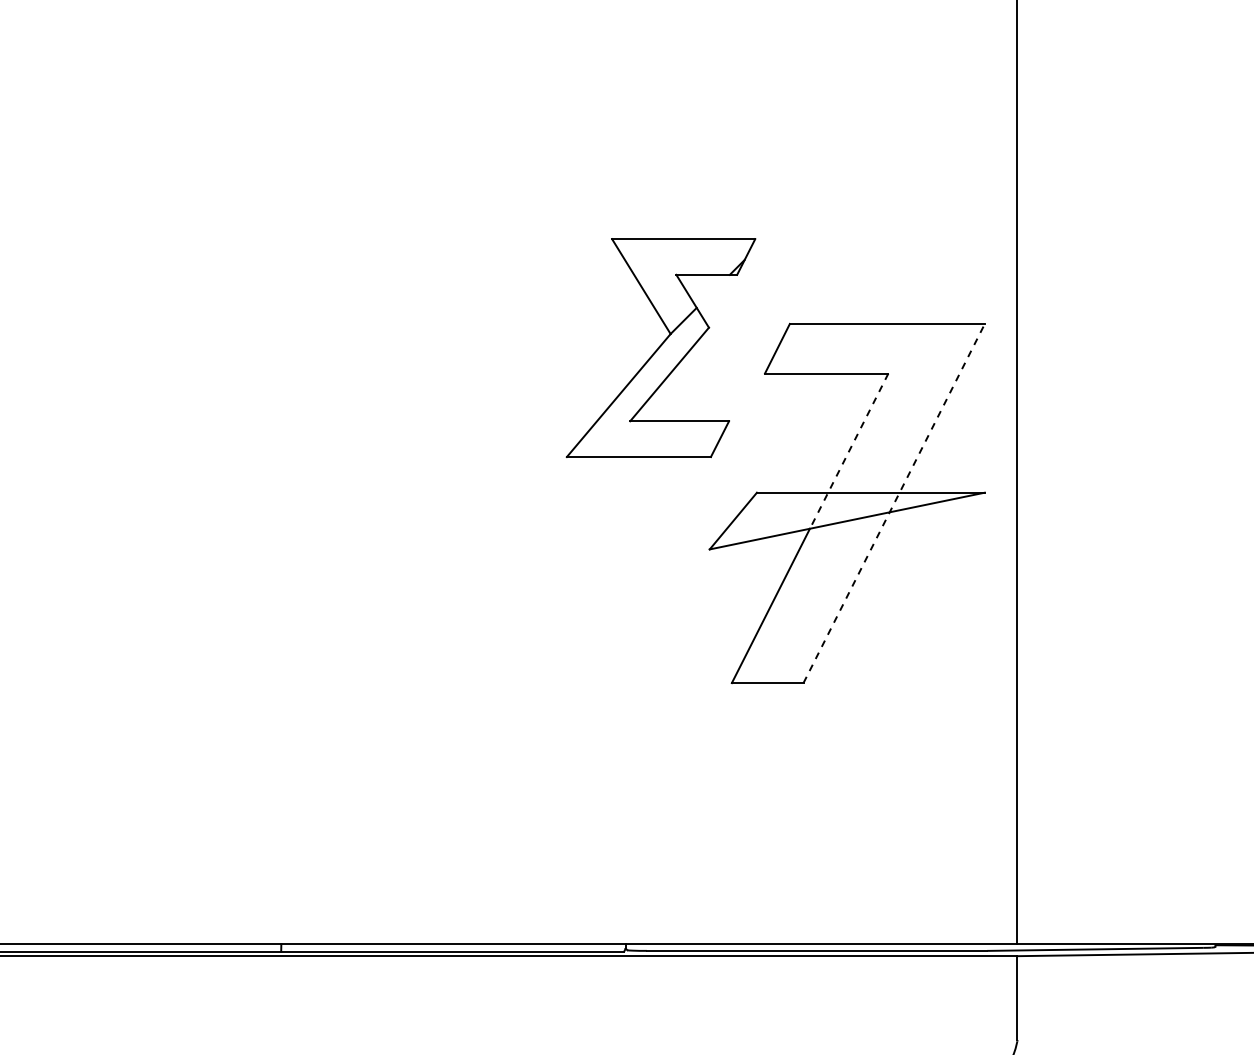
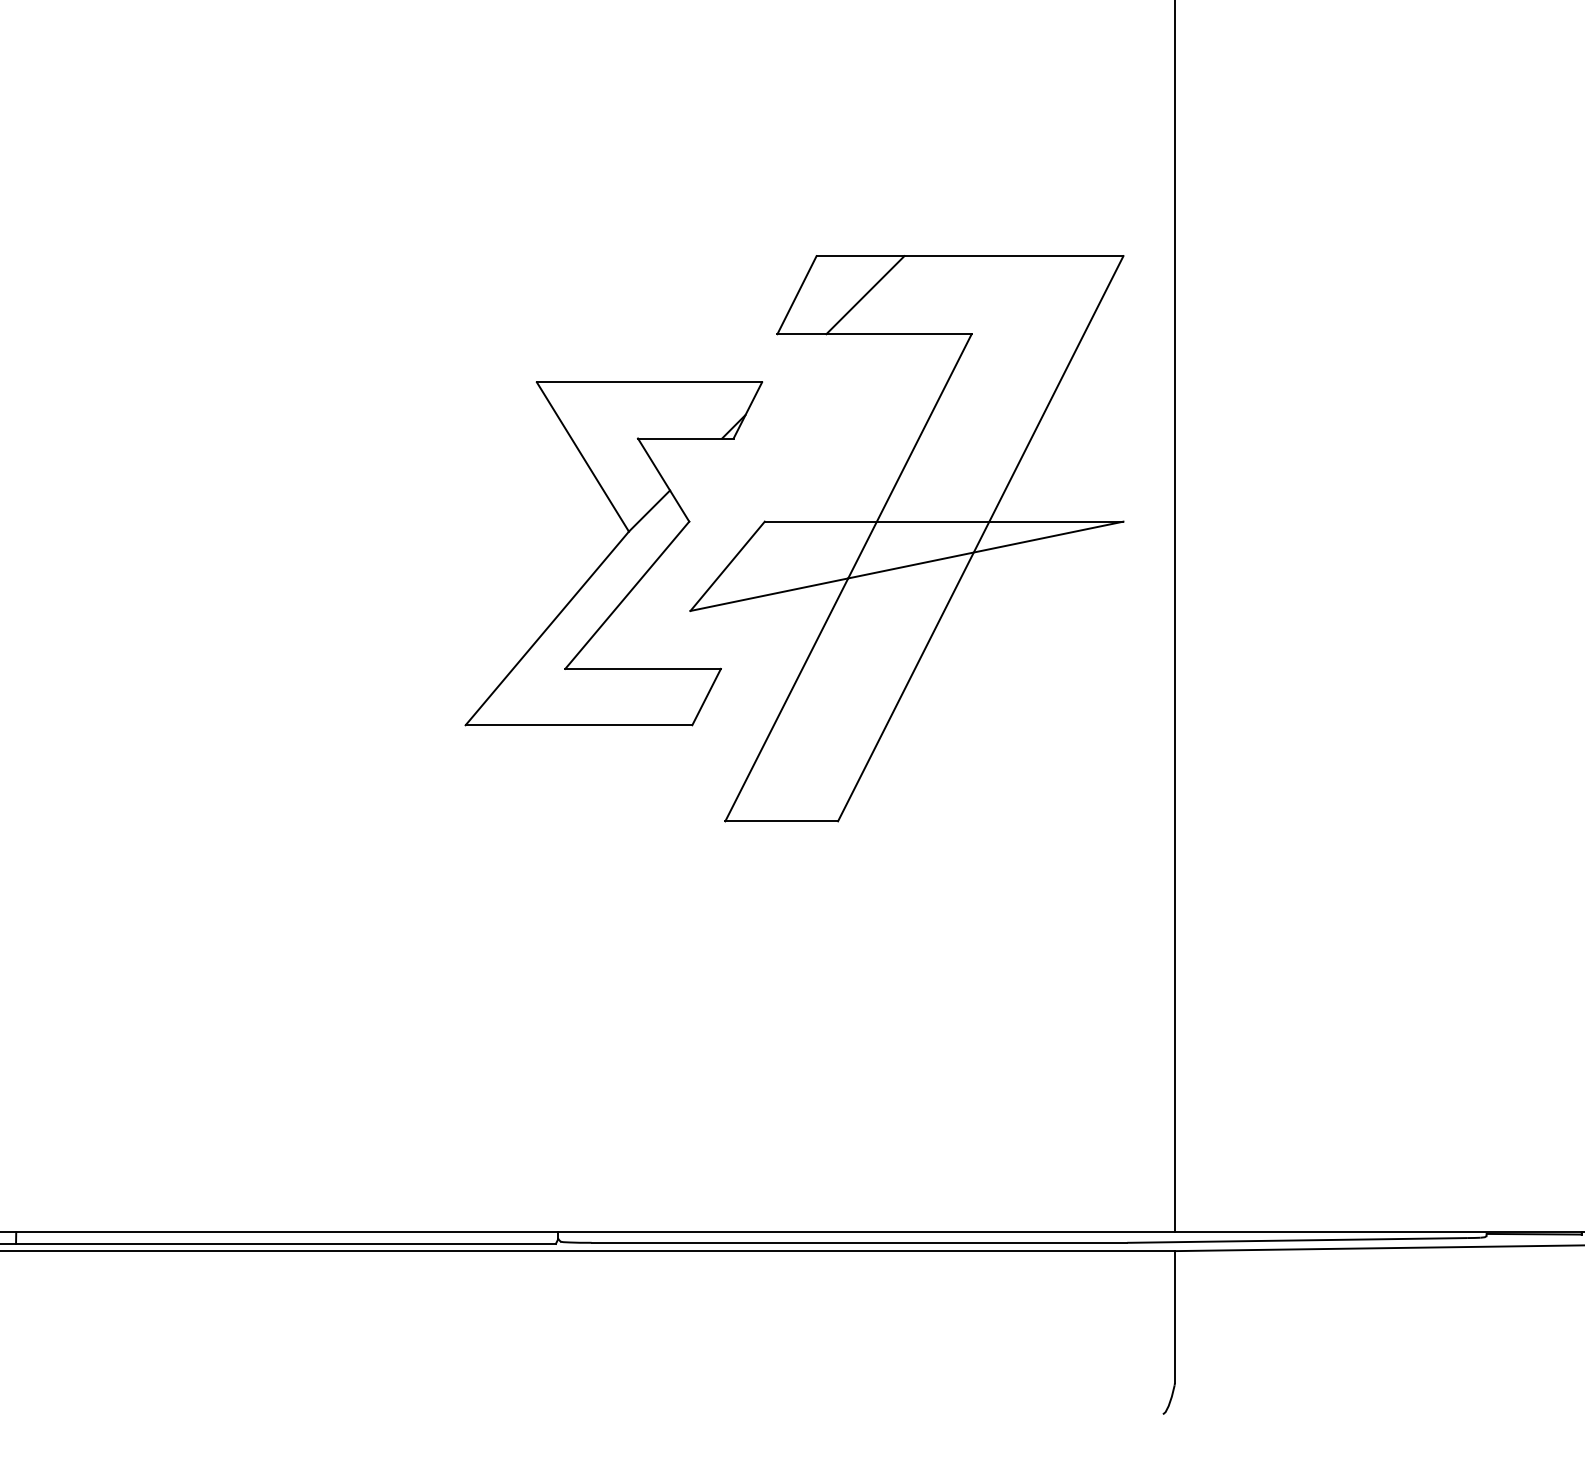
part: (660, 347) -> (612, 552), moved
line: (820, 348) -> (864, 294), added
line: (849, 451) -> (910, 456), dashed -> solid
line: (894, 503) -> (981, 538), dashed -> solid

